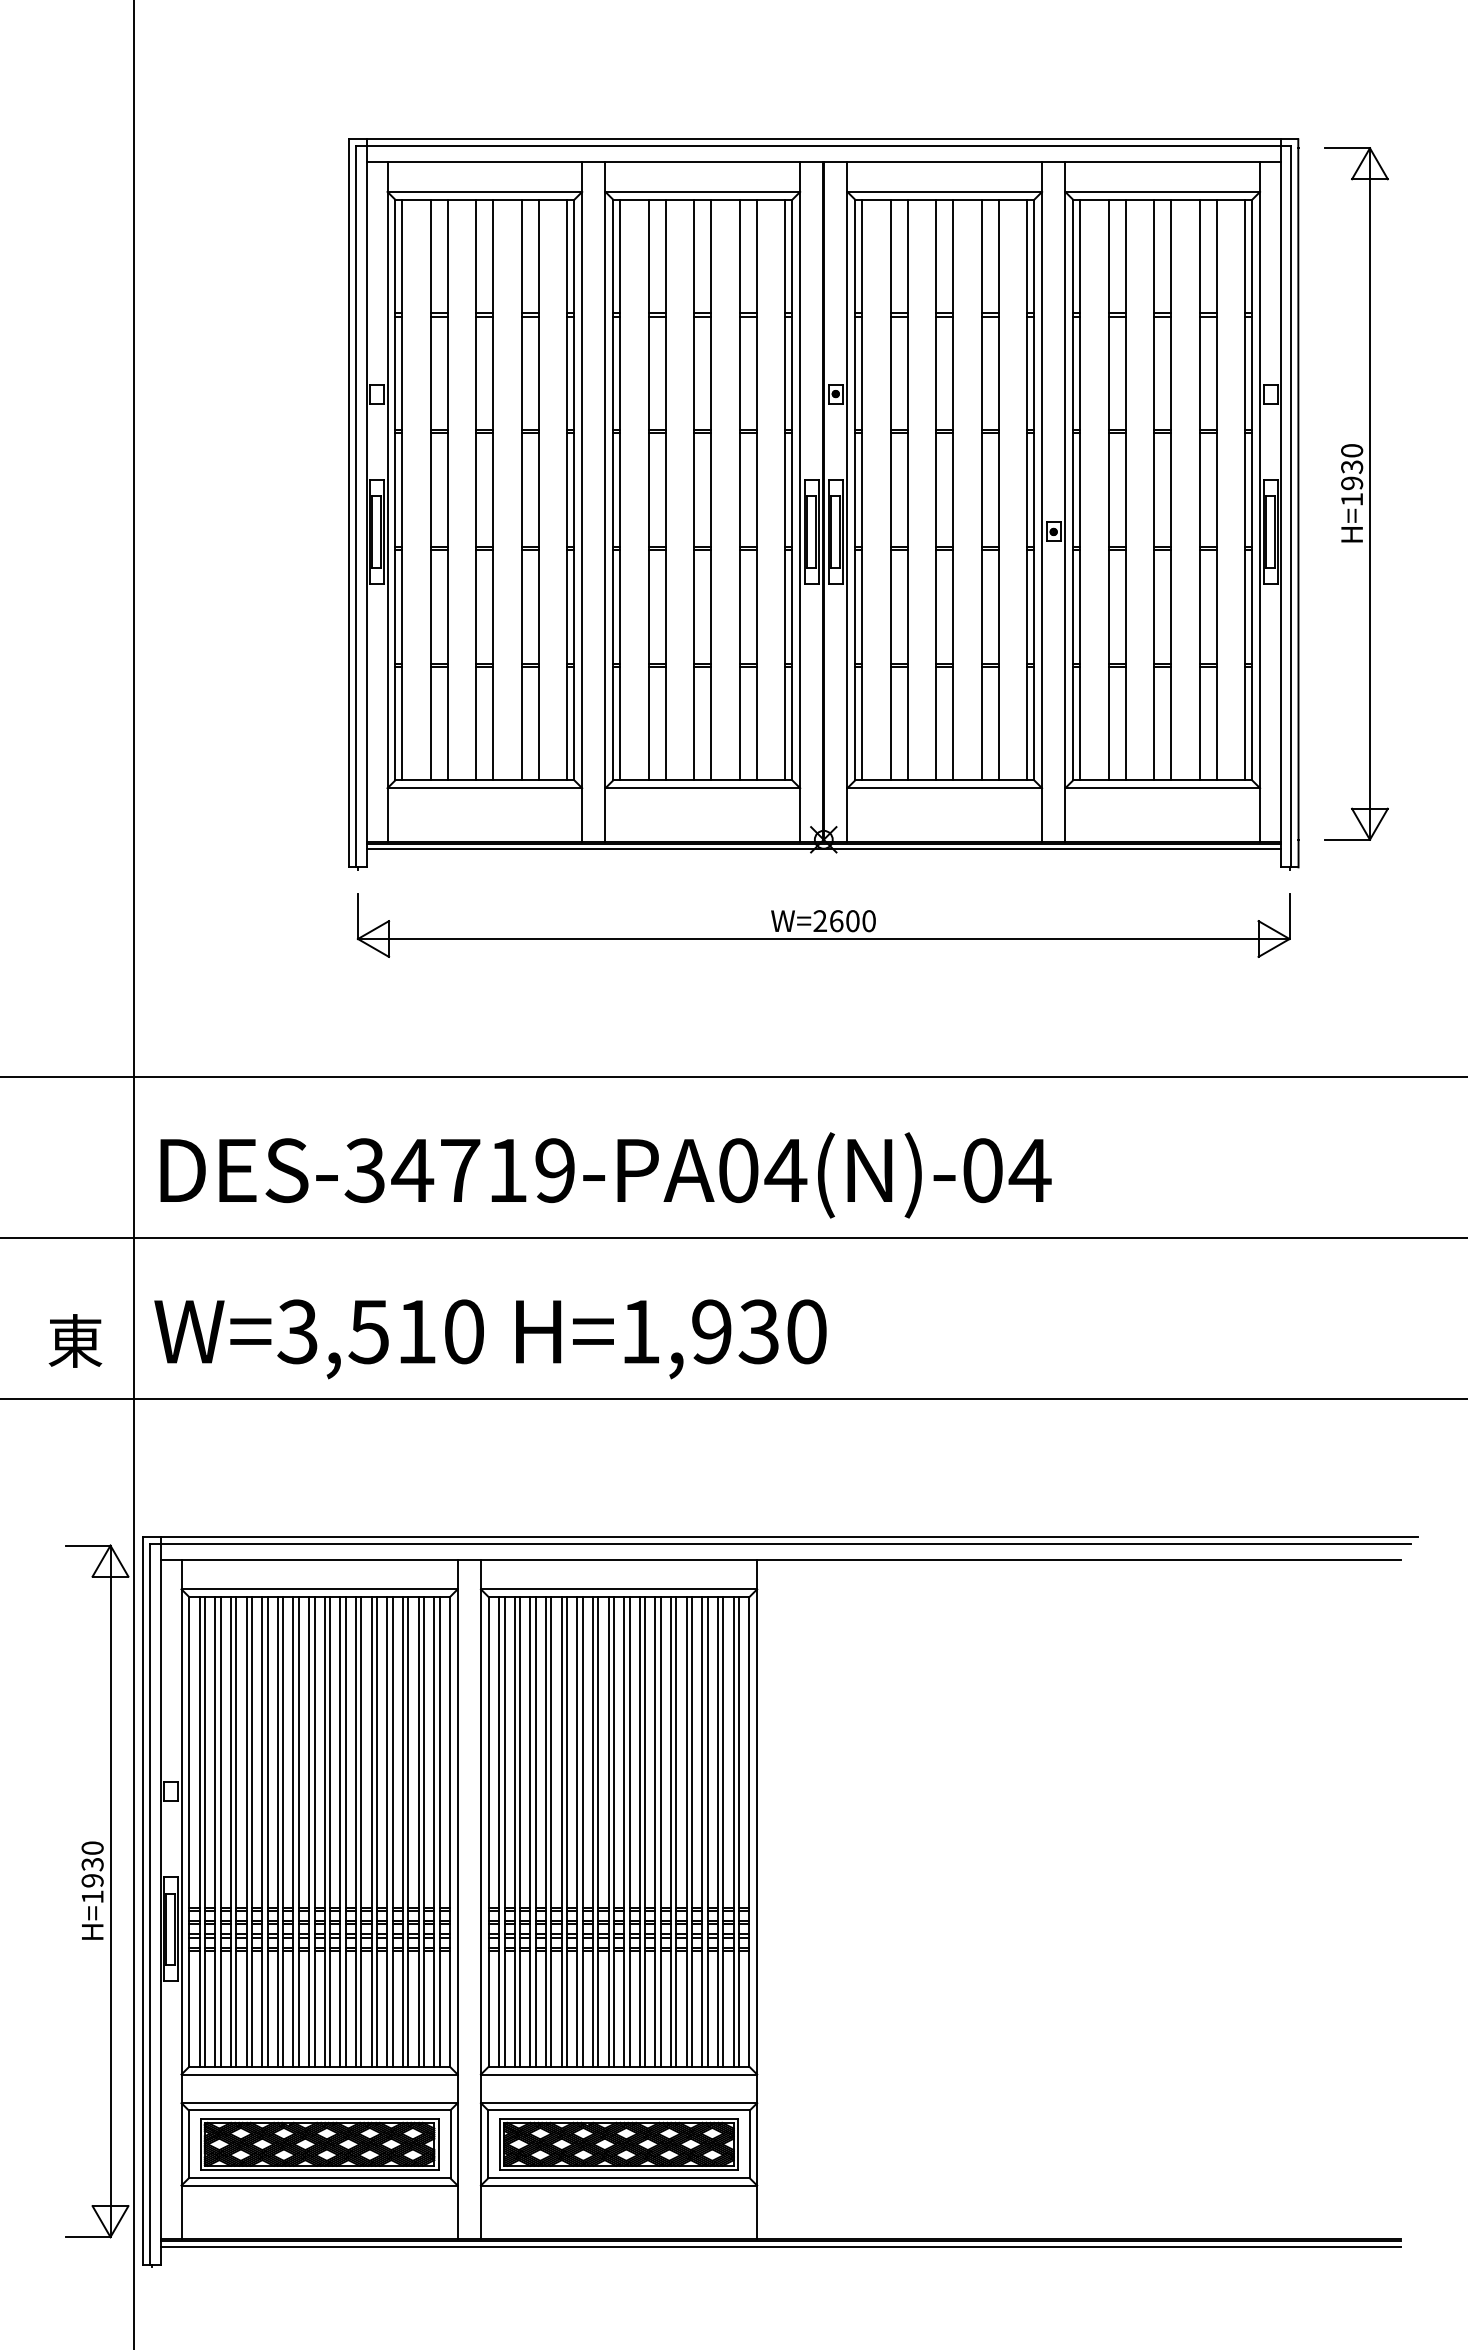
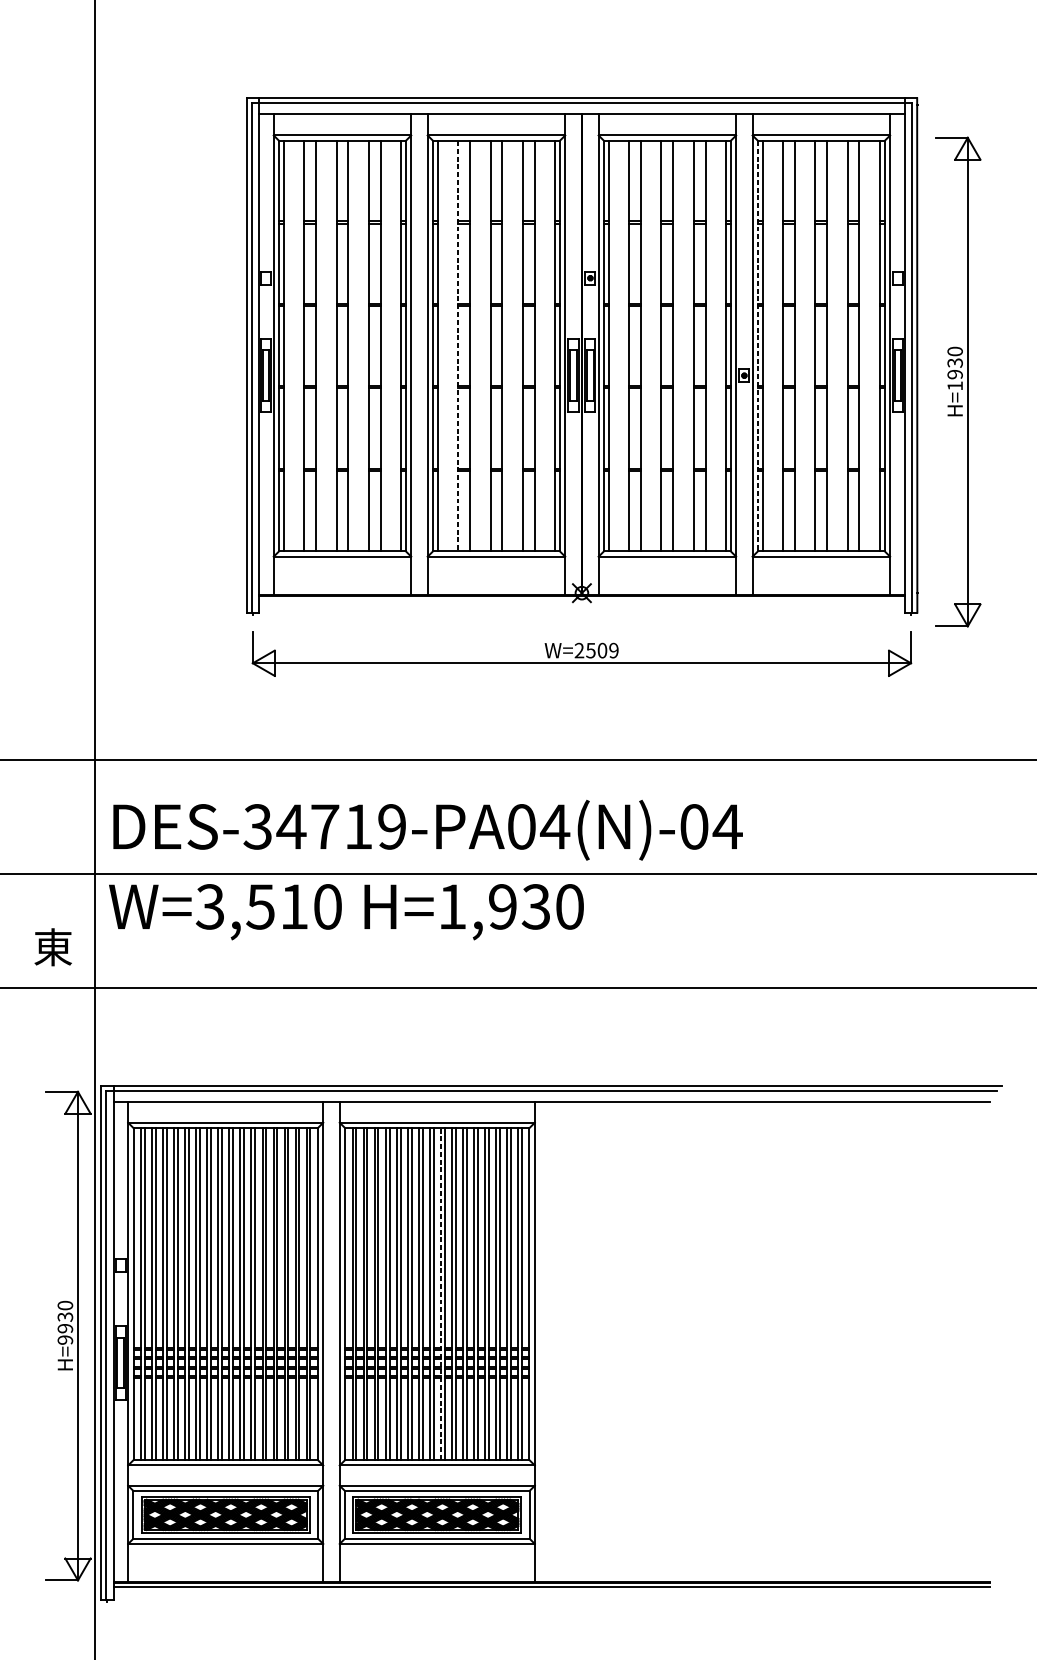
line: (648, 490) -> (458, 346), solid -> dashed
line: (1073, 490) -> (758, 346), solid -> dashed
part: (1356, 493) -> (958, 381), moved
line: (823, 849) -> (581, 600), removed
text: (852, 921) -> (602, 650), W=2600 -> W=2509
text: (490, 1339) -> (346, 912), moved
line: (624, 1831) -> (441, 1293), solid -> dashed
text: (92, 1896) -> (65, 1339), H=1930 -> H=9930

